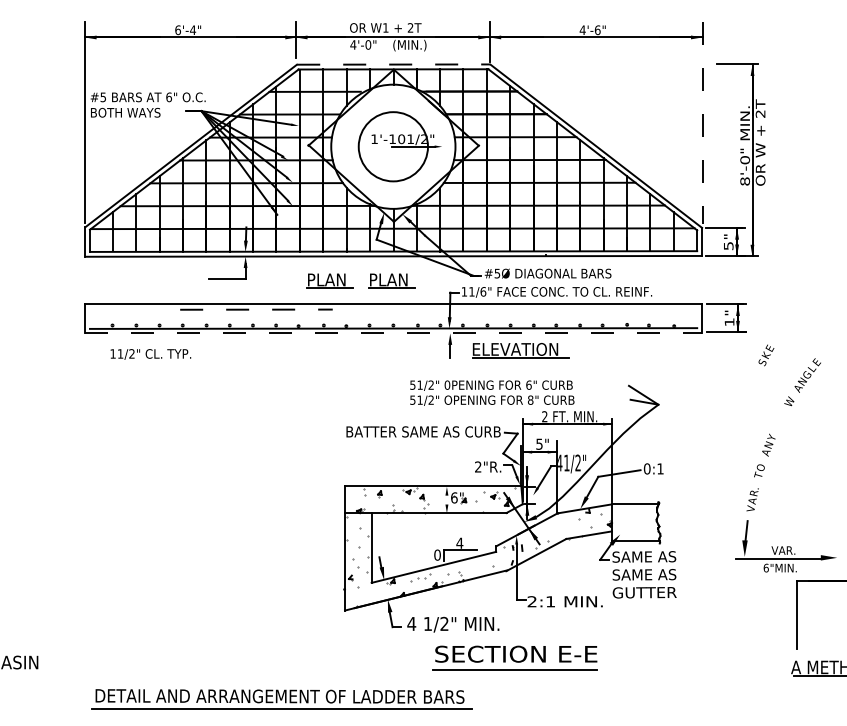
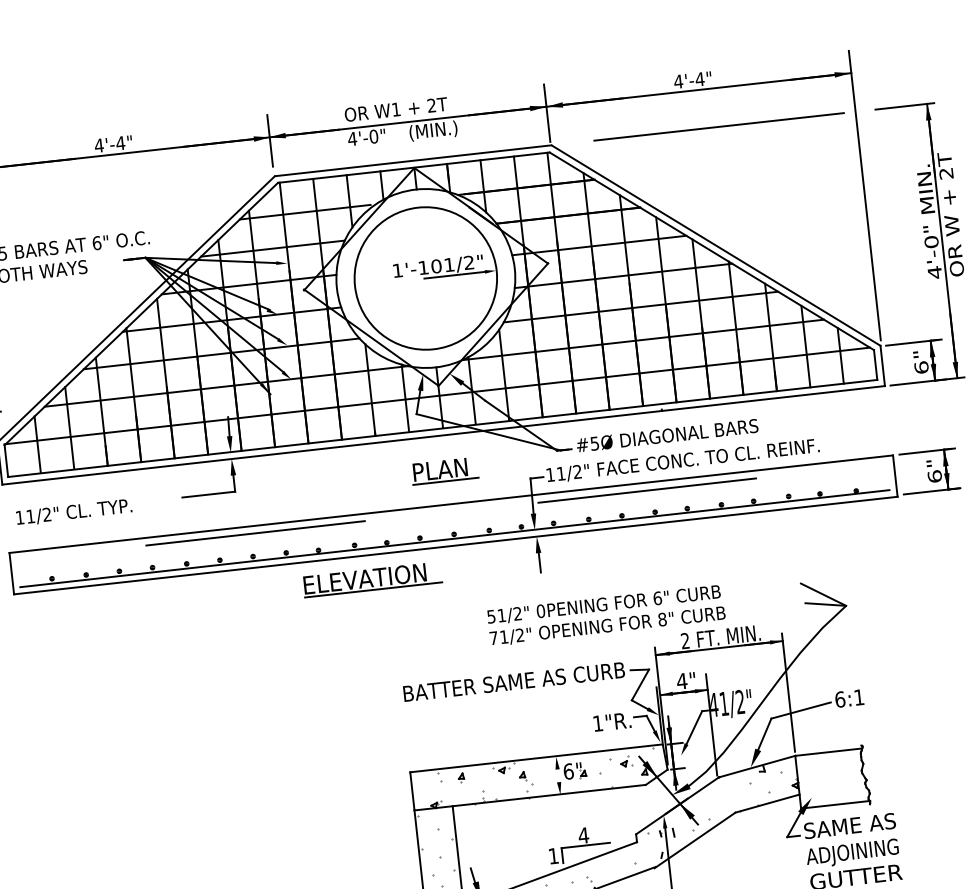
text: (178, 30) -> (99, 145), 6'-4" -> 4'-4"
text: (597, 30) -> (699, 79), 4'-6" -> 4'-4"
line: (606, 63) -> (717, 125), added
line: (394, 64) -> (414, 160), dashed -> solid
line: (702, 123) -> (864, 196), dashed -> solid
circle: (392, 146) -> (424, 278), size x1.43
text: (744, 181) -> (934, 272), 8'-0" -> 4'-0"
text: (728, 245) -> (921, 366), 5" -> 6"
part: (329, 280) -> (355, 480), removed
text: (483, 291) -> (577, 471), 11/6" -> 11/2"
line: (256, 309) -> (255, 533), dashed -> solid
line: (529, 309) -> (646, 489), added
text: (729, 322) -> (934, 476), 1" -> 6"
line: (393, 333) -> (455, 545), dashed -> solid
part: (520, 350) -> (372, 579), moved
text: (150, 354) -> (73, 512), moved
text: (412, 399) -> (493, 637), 51/2" -> 71/2"
text: (539, 443) -> (681, 680), 5" -> 4"
text: (478, 466) -> (598, 722), 2"R. -> 1"R.
text: (647, 468) -> (840, 698), 0:1 -> 6:1
text: (437, 554) -> (553, 855), 0 -> 1
text: (644, 576) -> (853, 854), SAME AS -> ADJOINING

